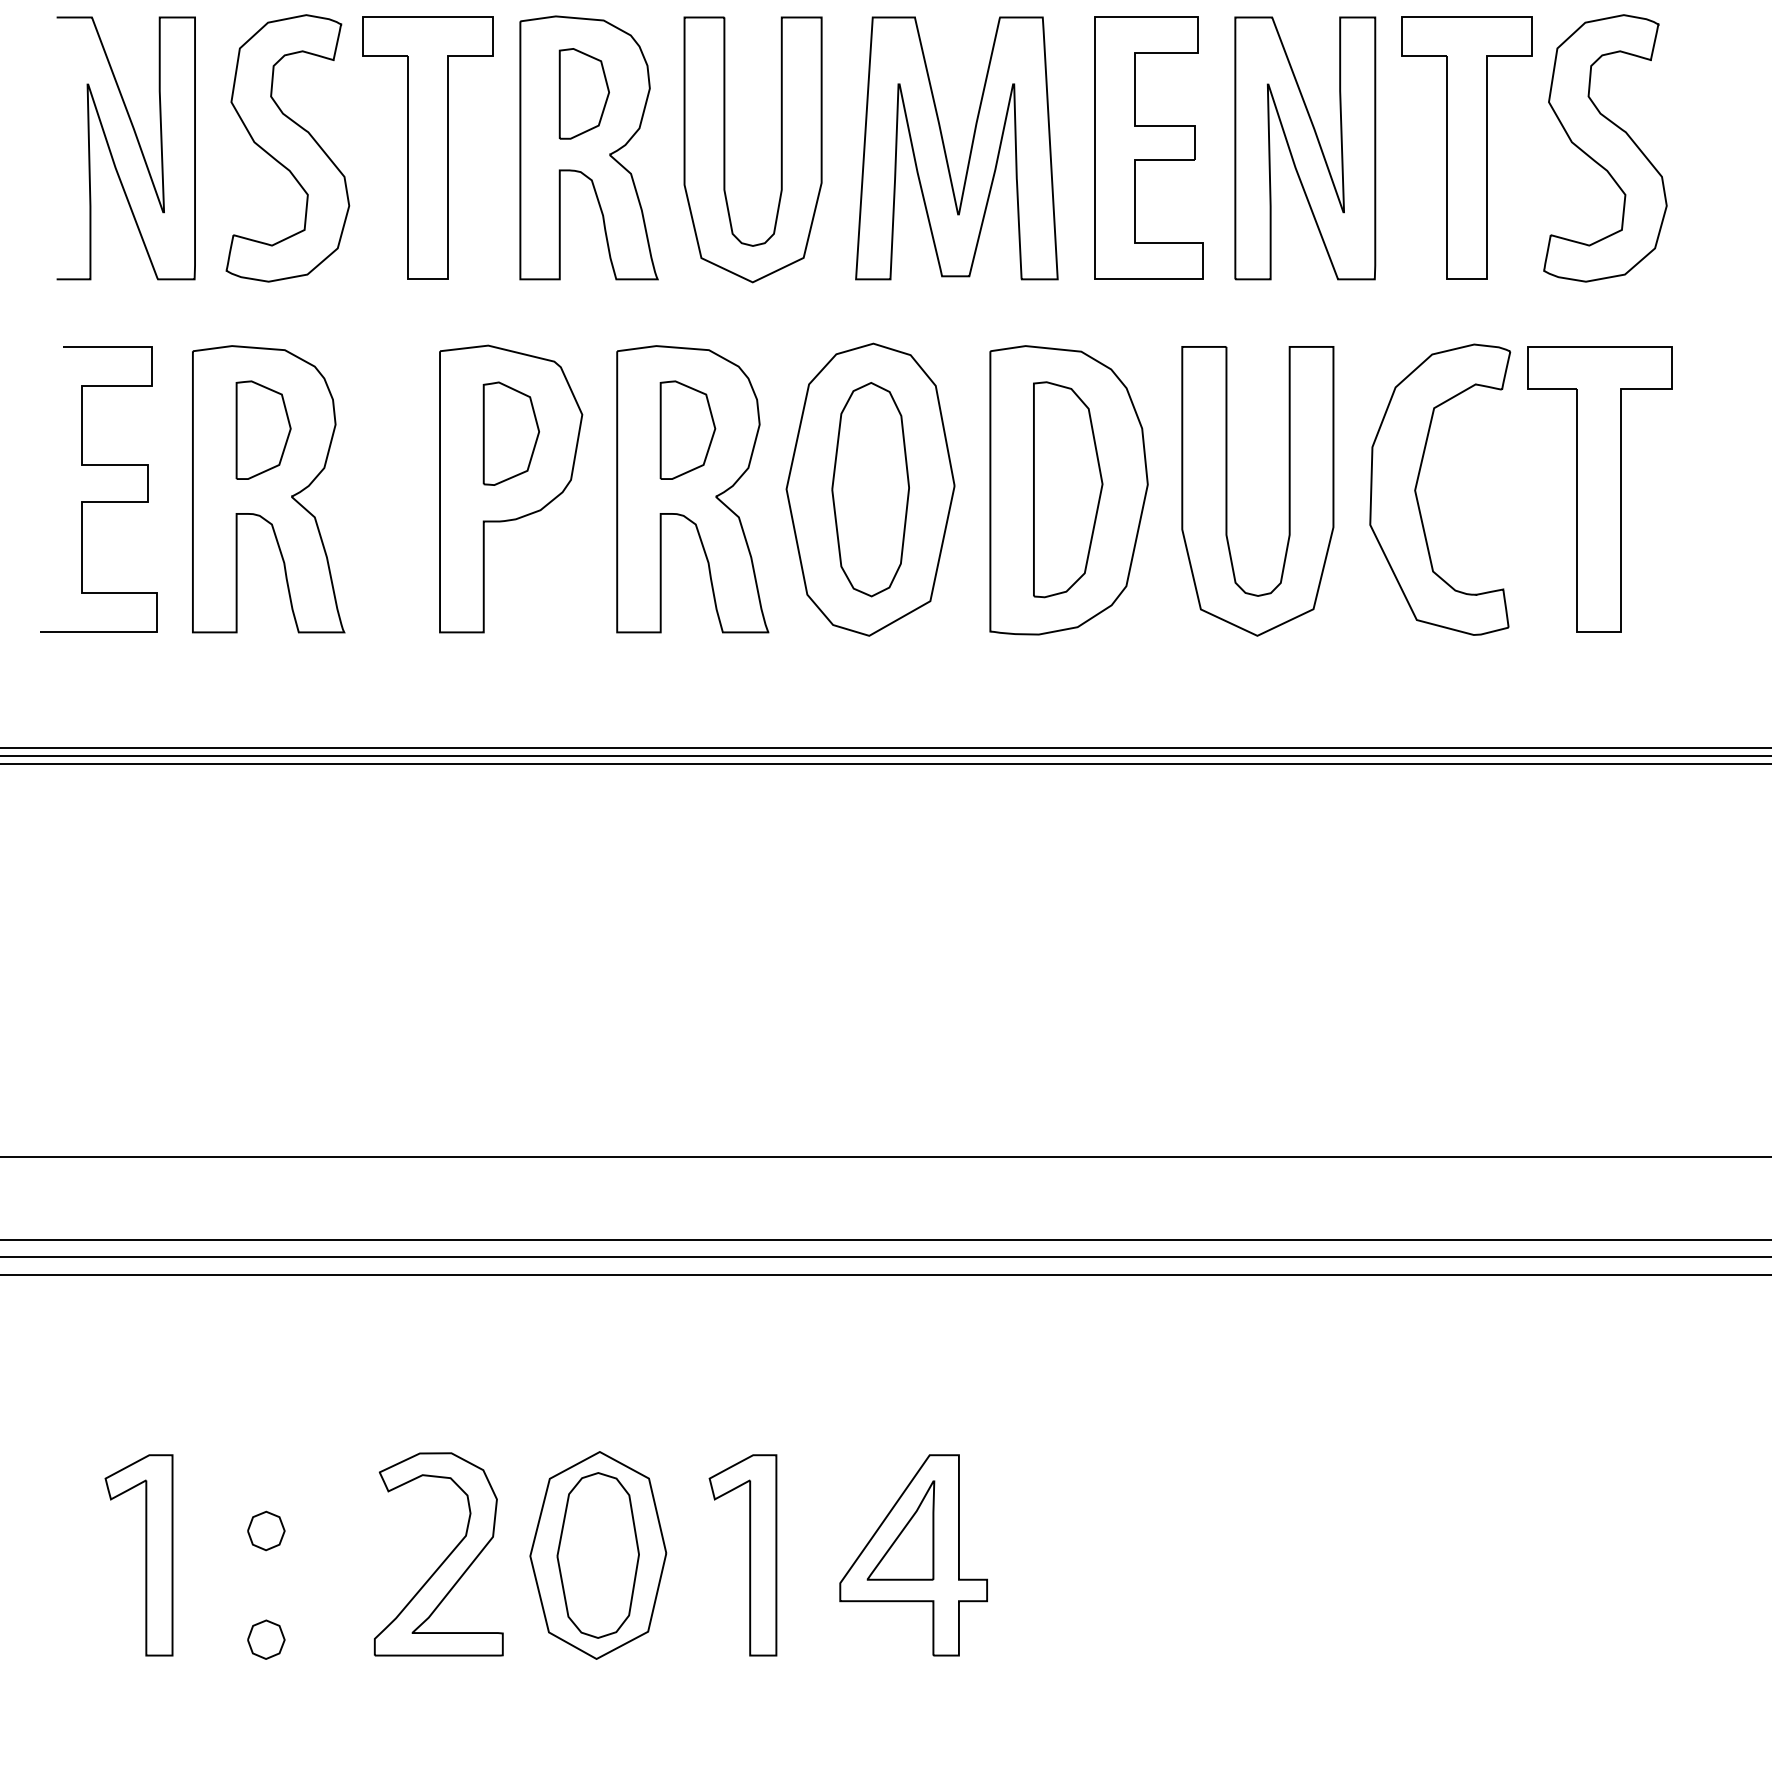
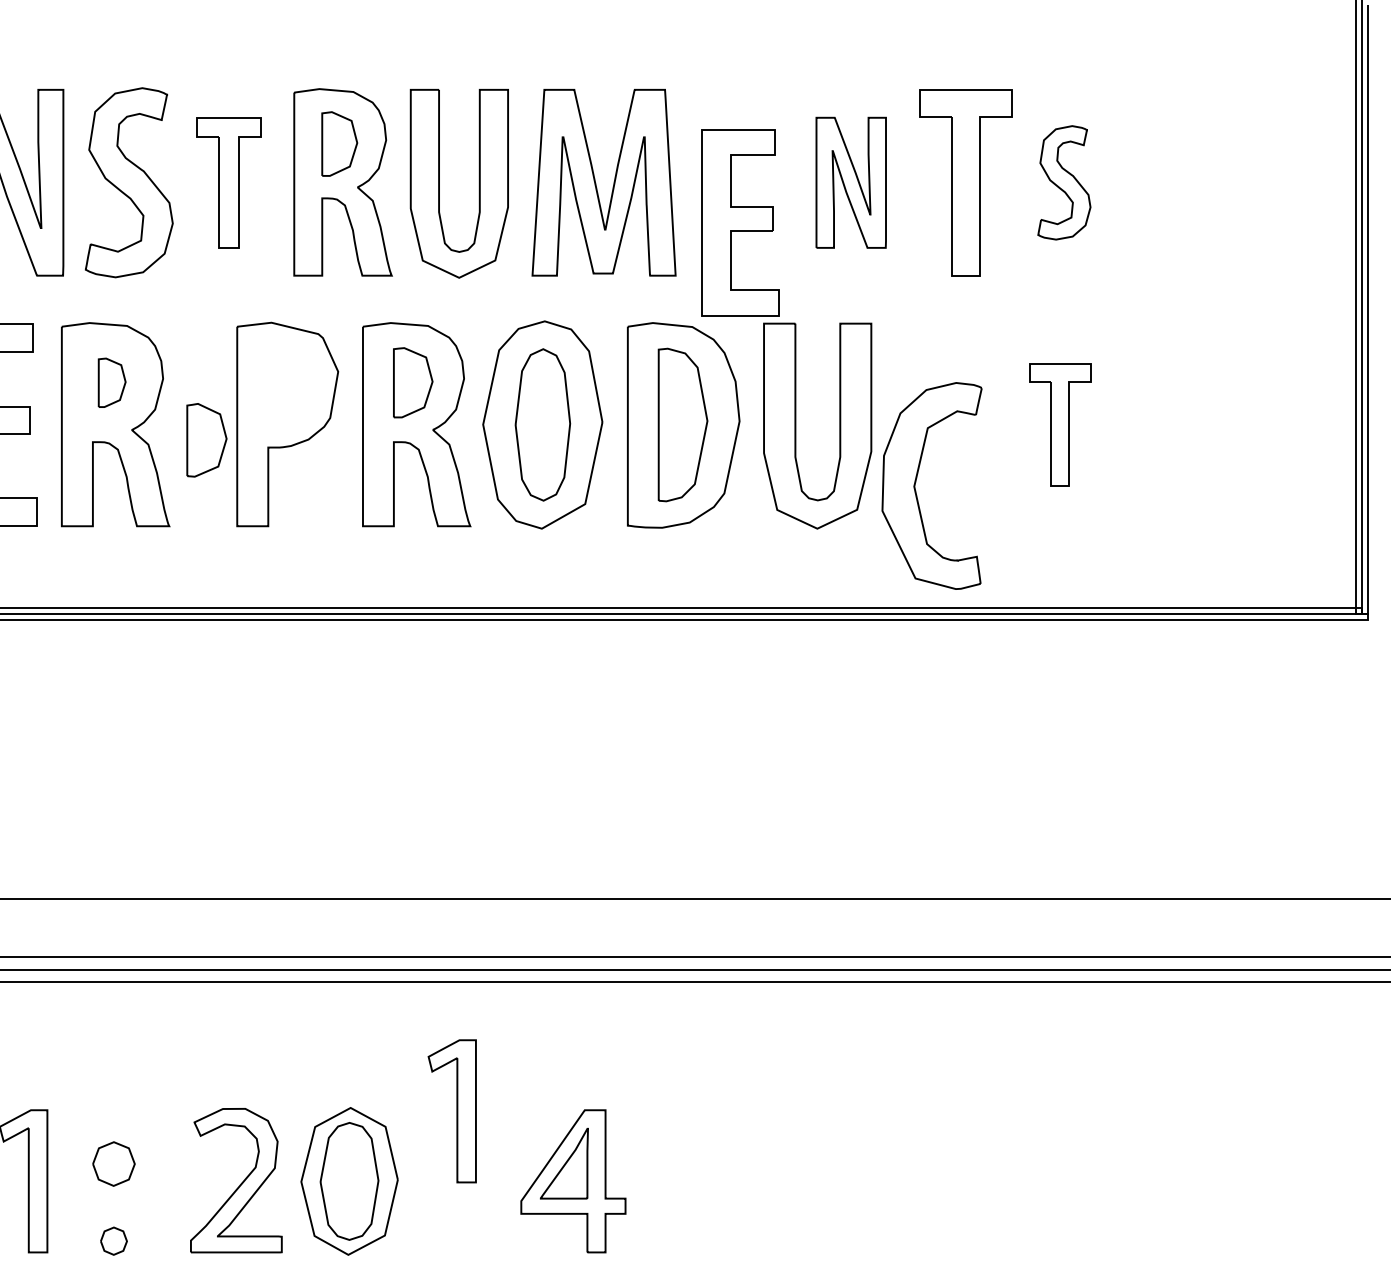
part: (427, 148) -> (228, 182), size x0.7
part: (1149, 148) -> (740, 222), moved
part: (1304, 148) -> (850, 182), size x0.7
part: (1605, 148) -> (1064, 182), size x0.6
part: (264, 429) -> (112, 382), size x0.7
part: (510, 434) -> (206, 440), moved
part: (1418, 484) -> (916, 482), moved
part: (1598, 489) -> (1059, 424), size x0.6
part: (265, 1530) -> (113, 1163), size x1.6
part: (741, 1555) -> (451, 1111), moved

